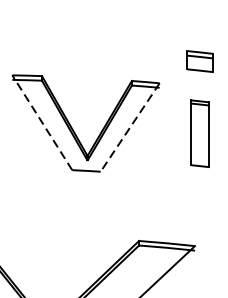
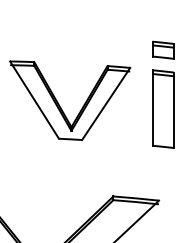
line: (42, 123) -> (34, 100), dashed -> solid
line: (129, 128) -> (105, 104), dashed -> solid
part: (200, 133) -> (163, 108), size x1.43

